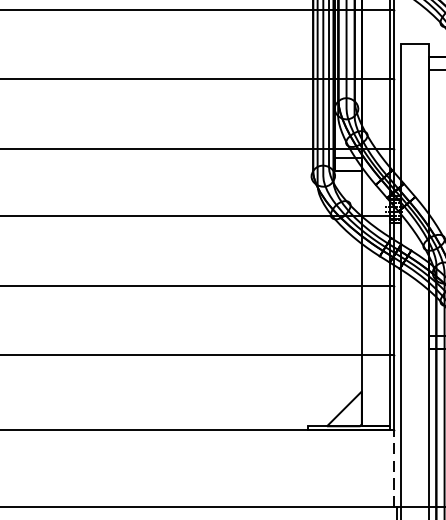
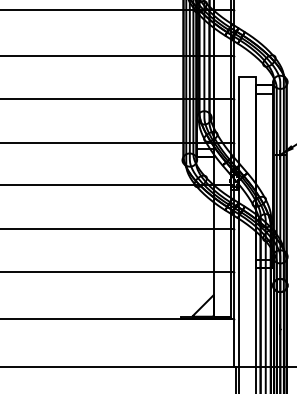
line: (394, 467) -> (234, 342), dashed -> solid

